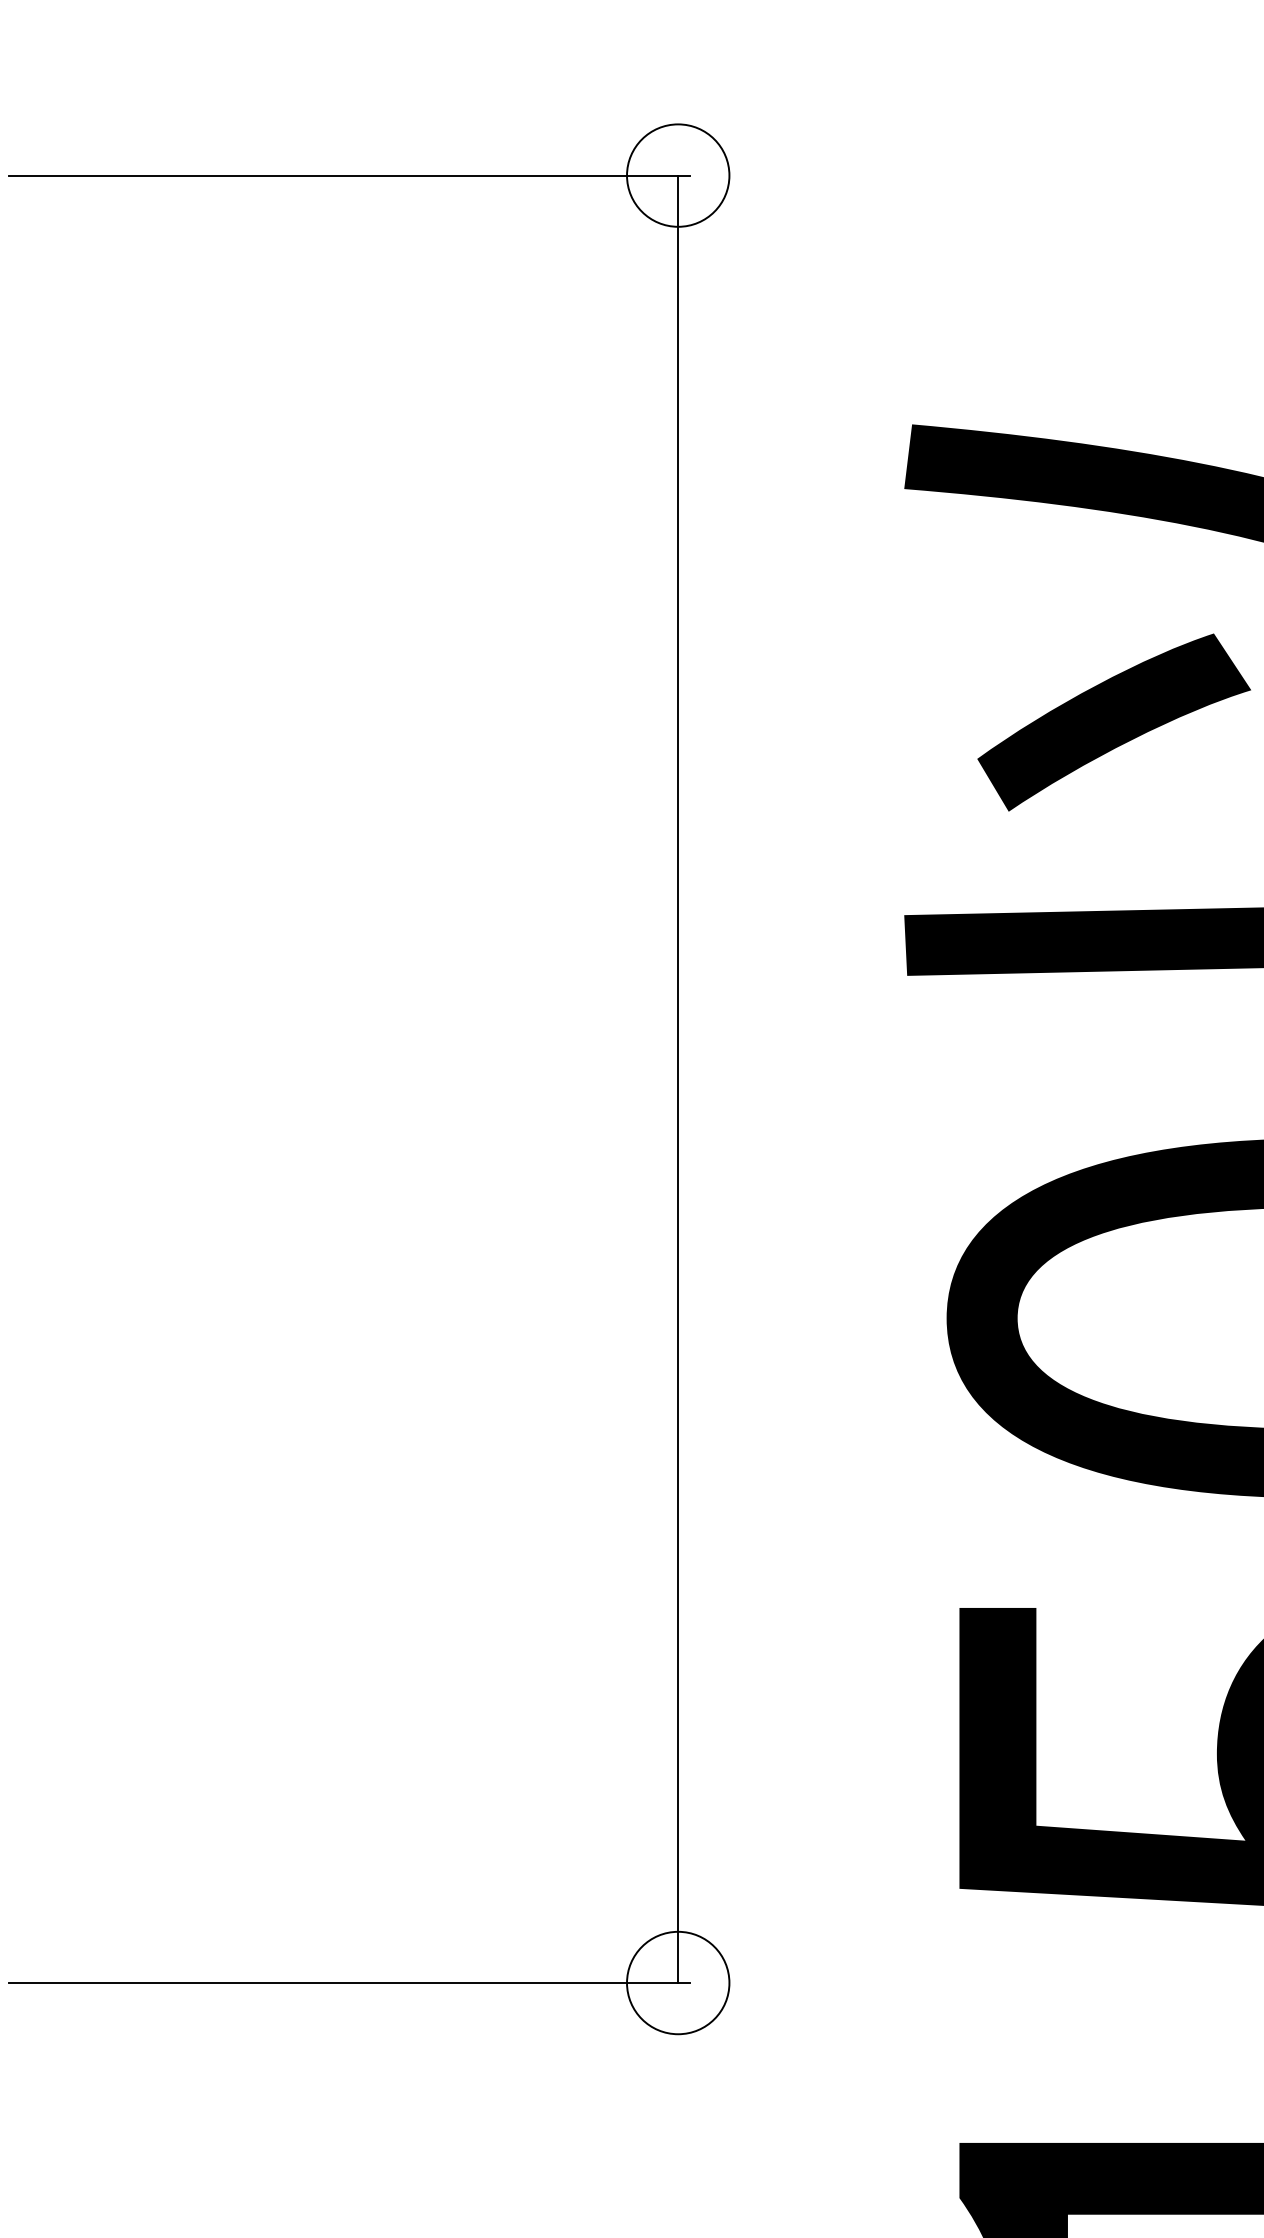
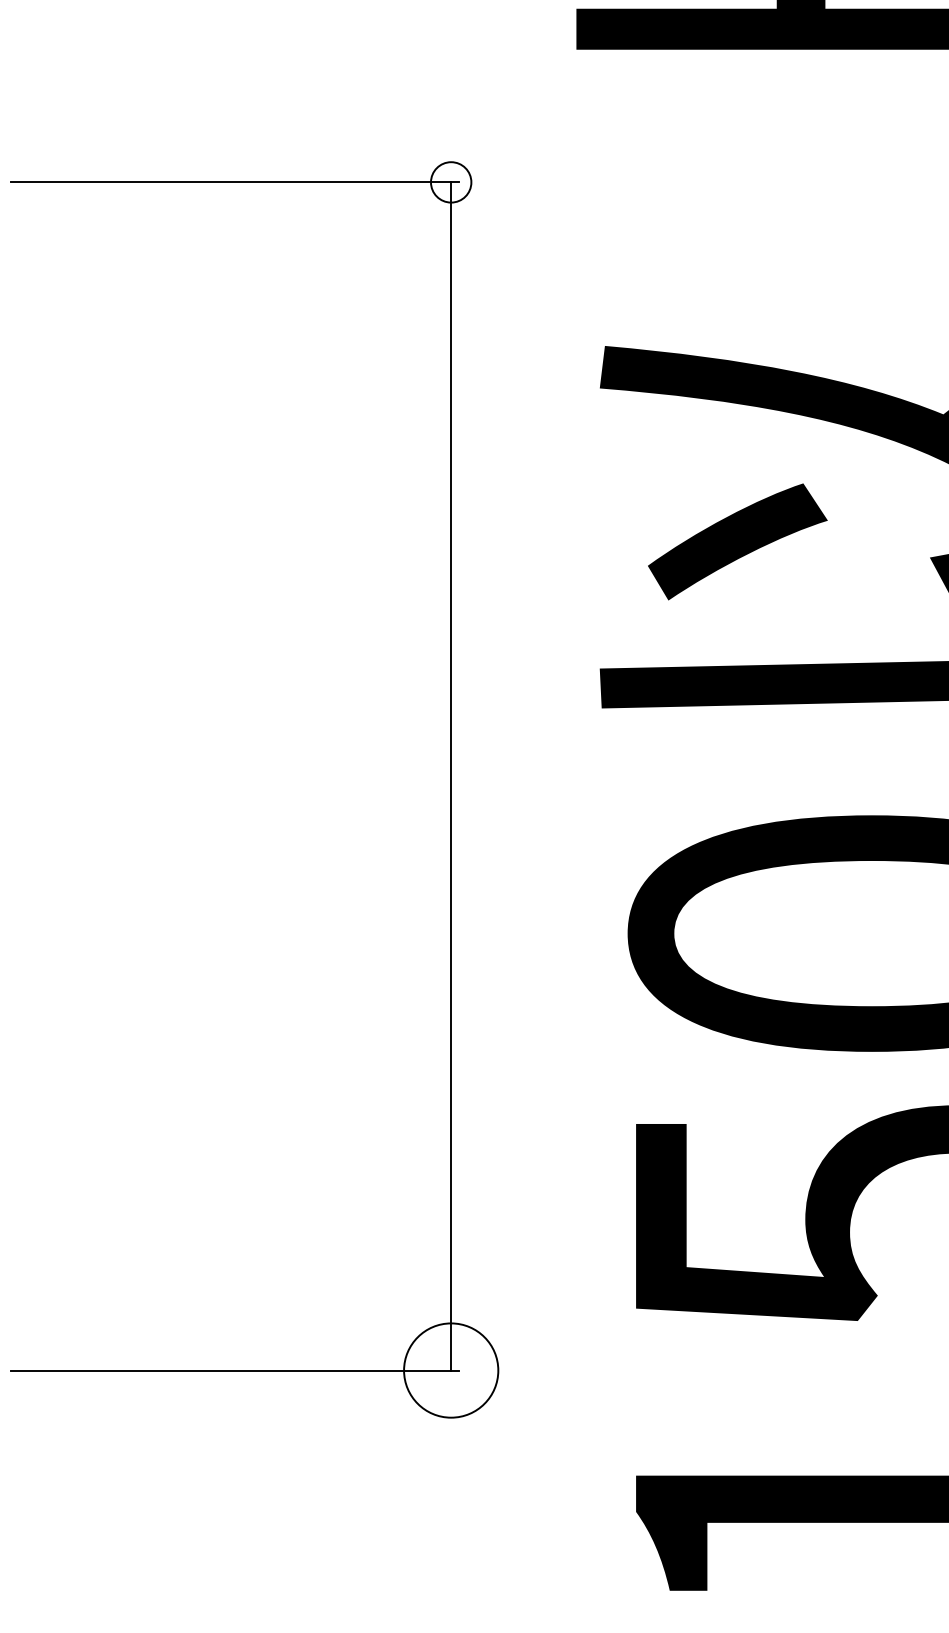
circle: (677, 175) -> (450, 182), size x0.6
circle: (677, 1982) -> (450, 1370), size x1.4

